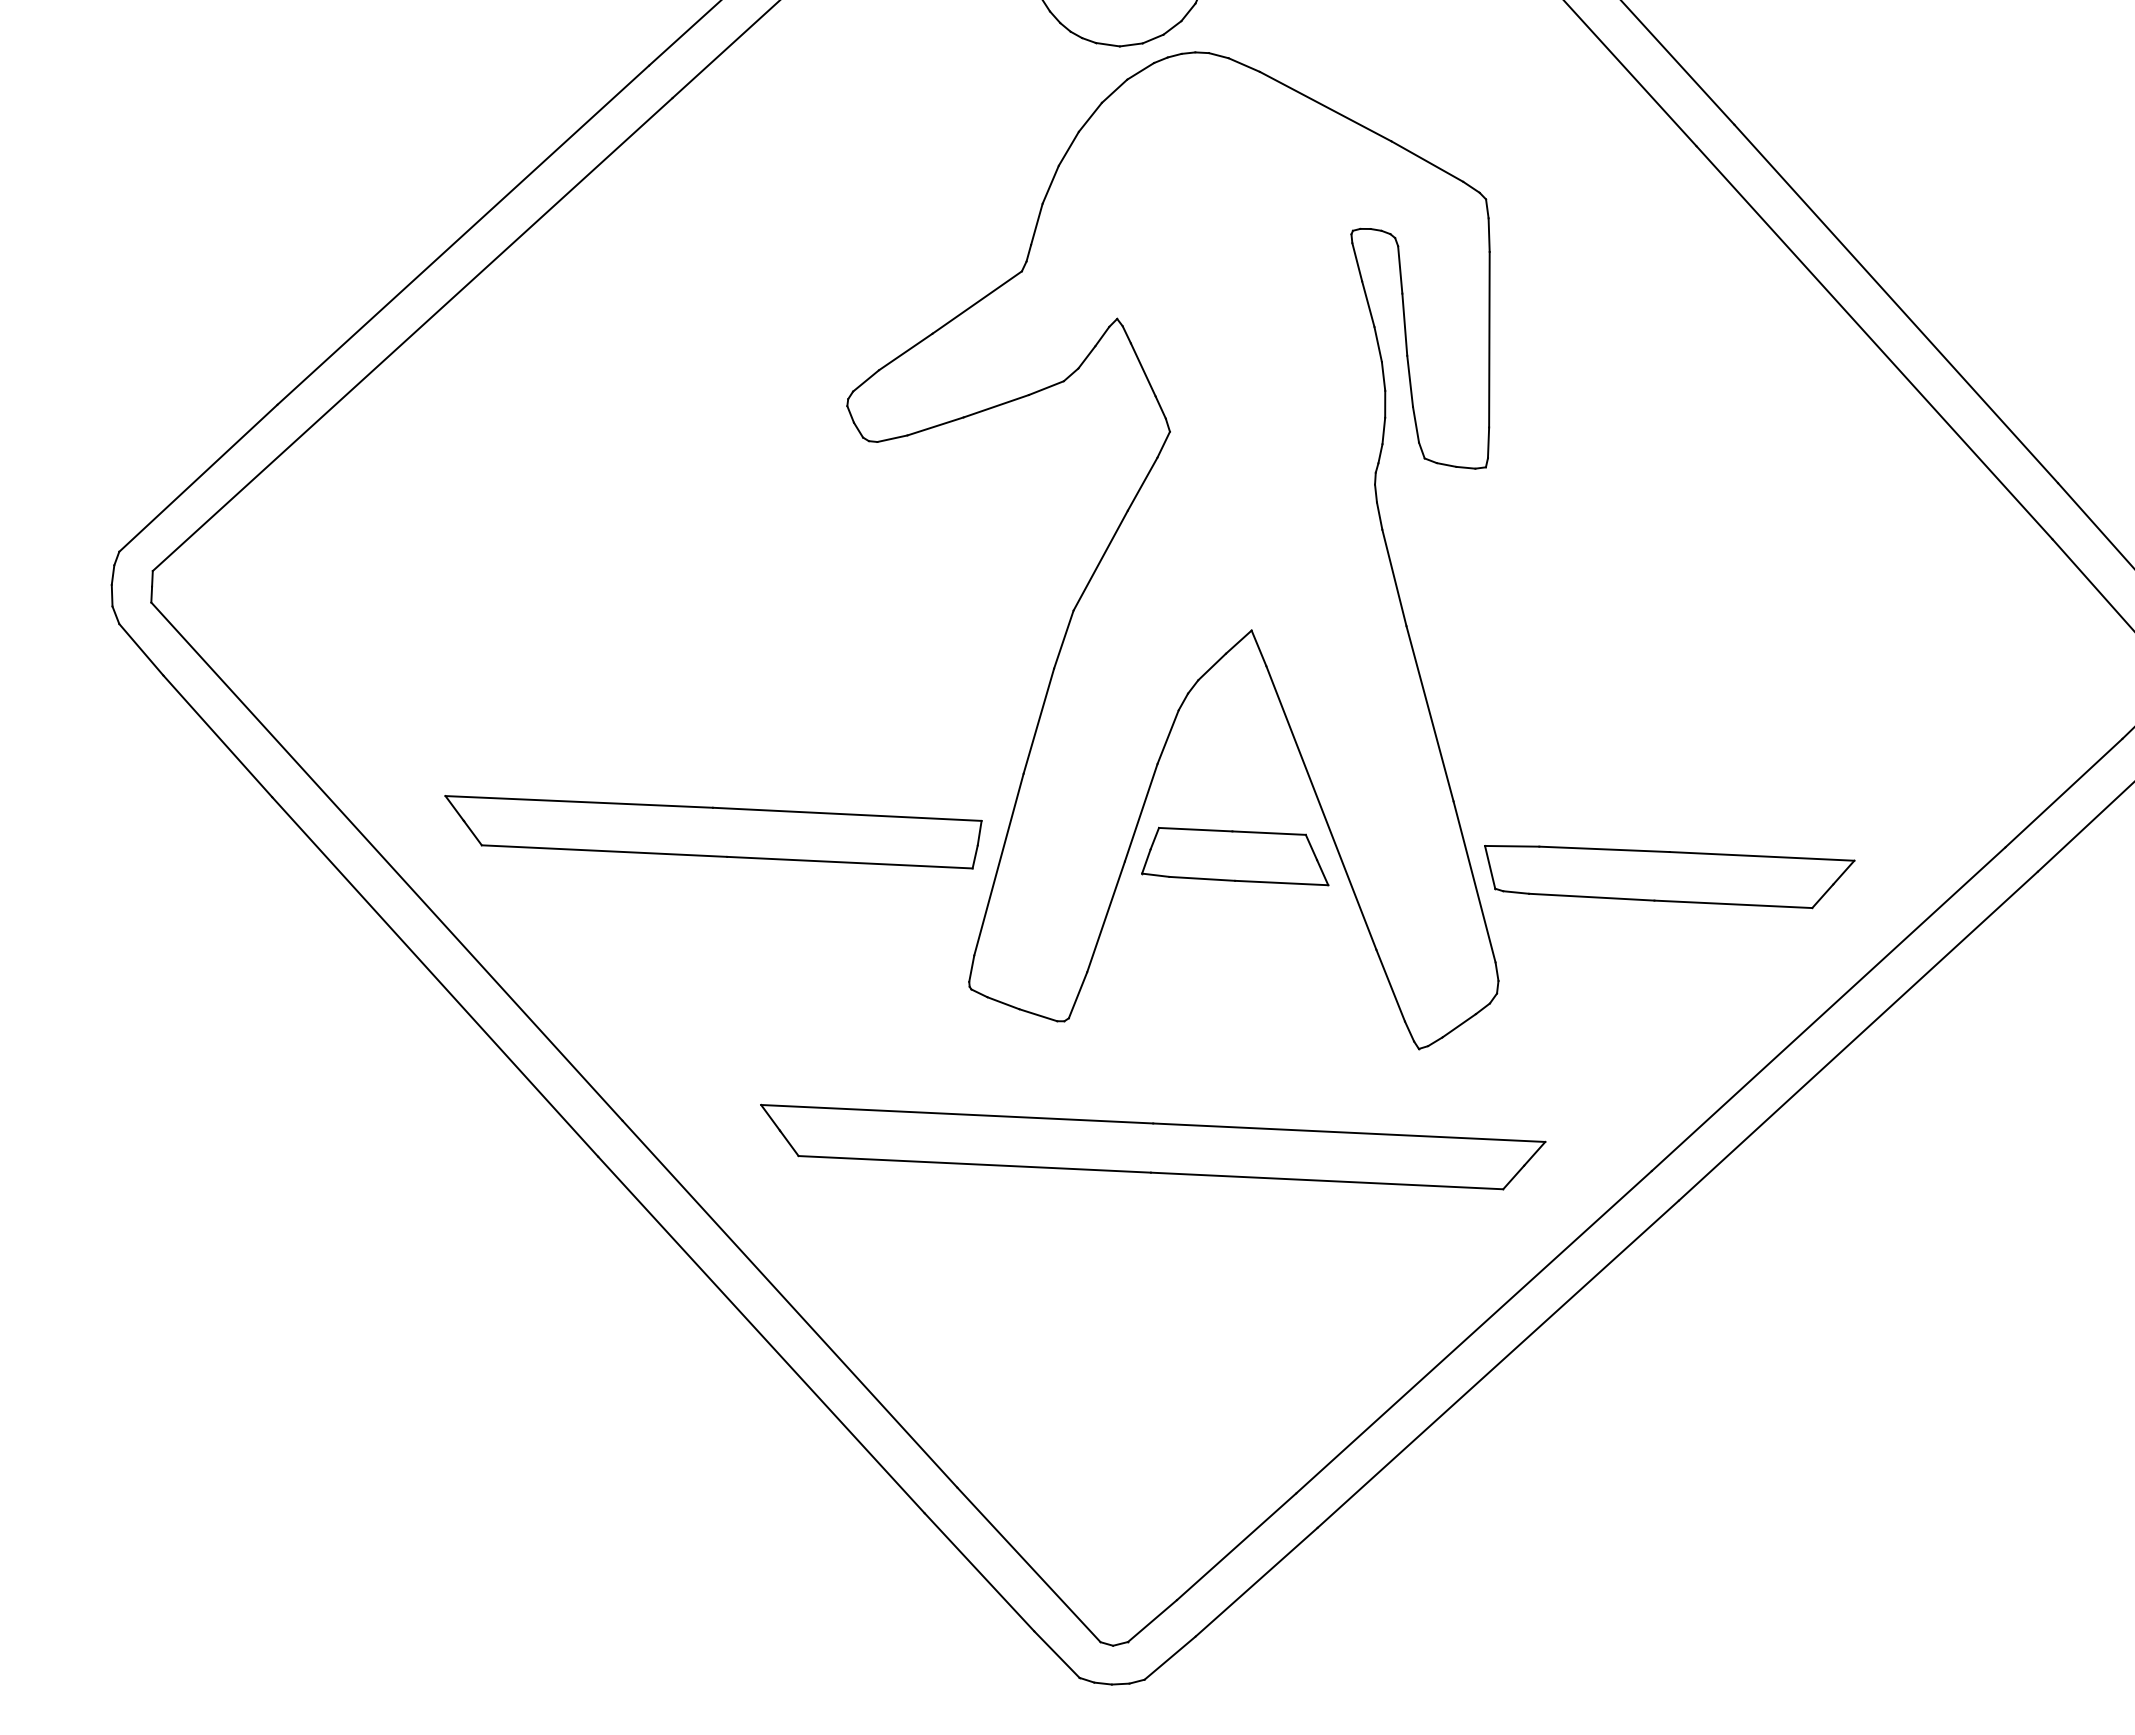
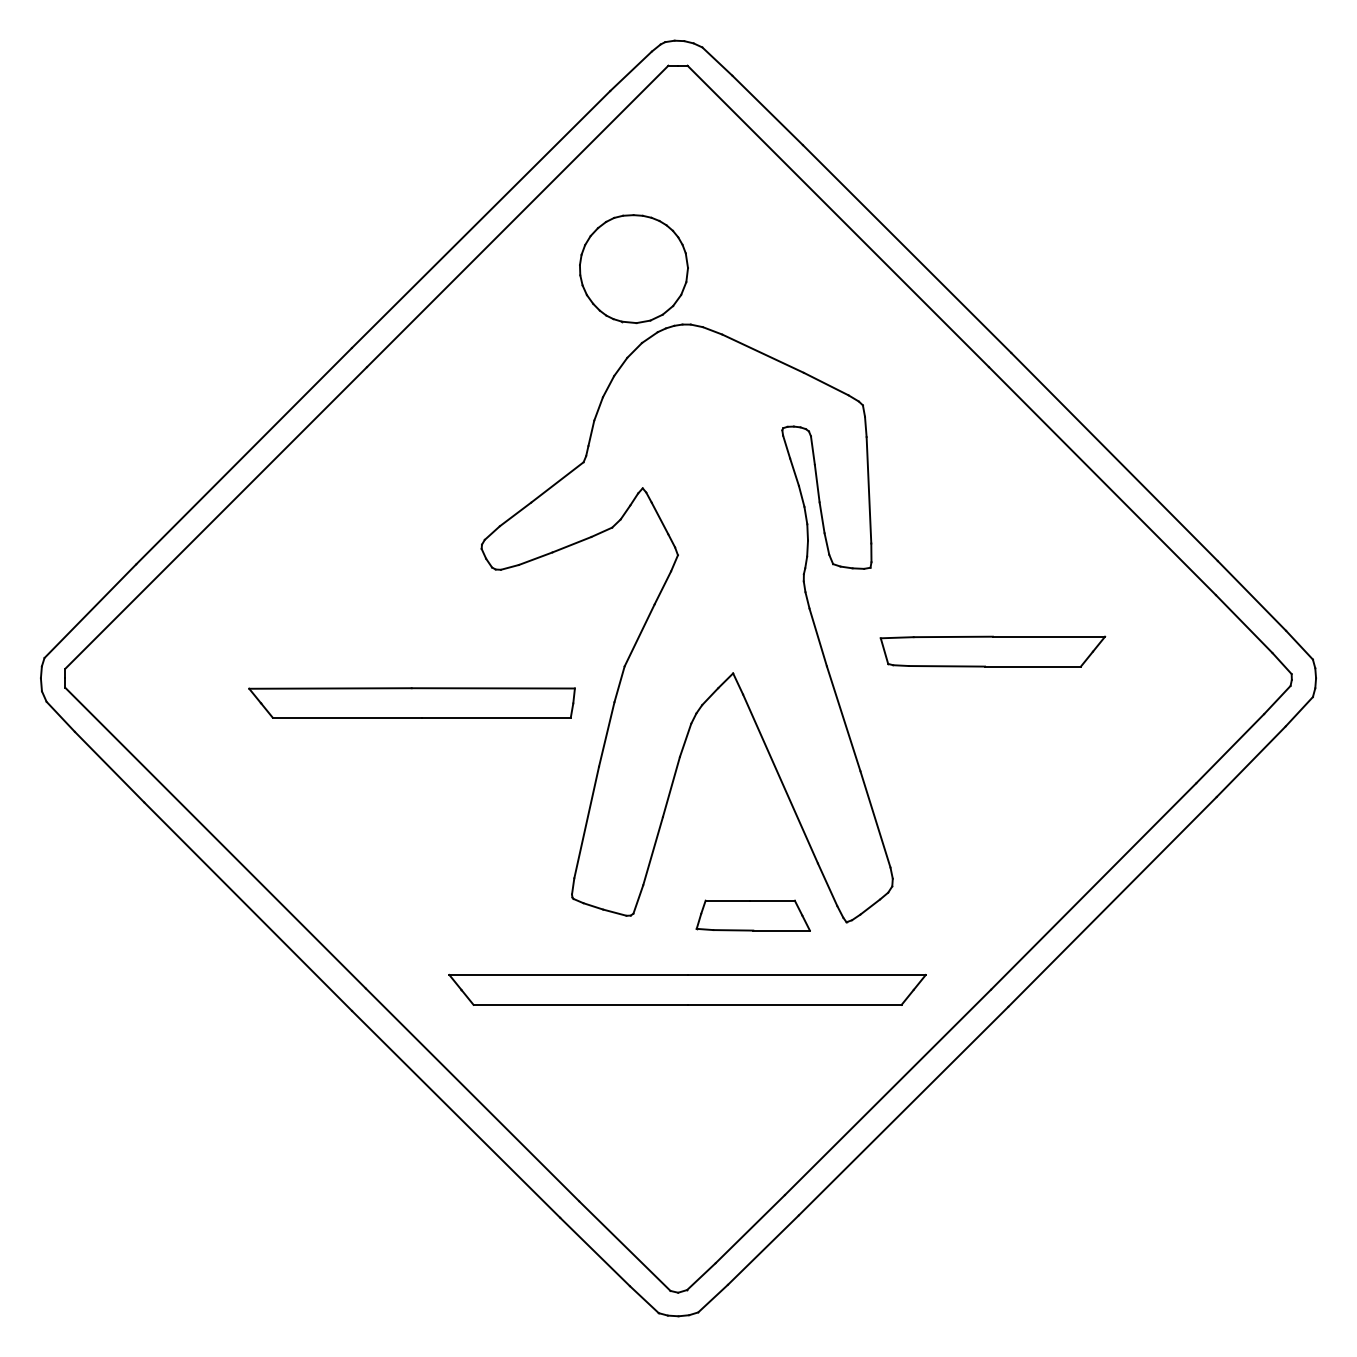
part: (711, 831) -> (411, 702), moved
part: (1234, 855) -> (752, 915), moved
part: (1667, 876) -> (992, 651), moved

